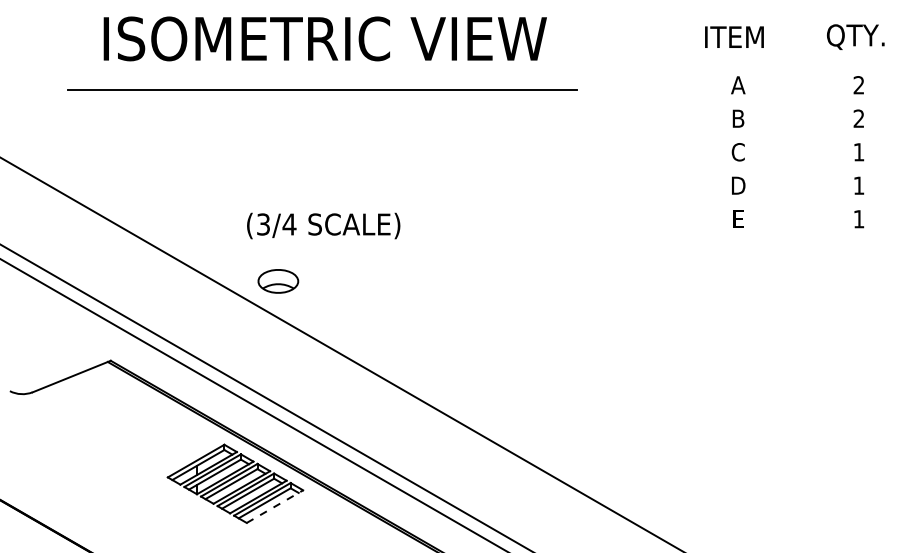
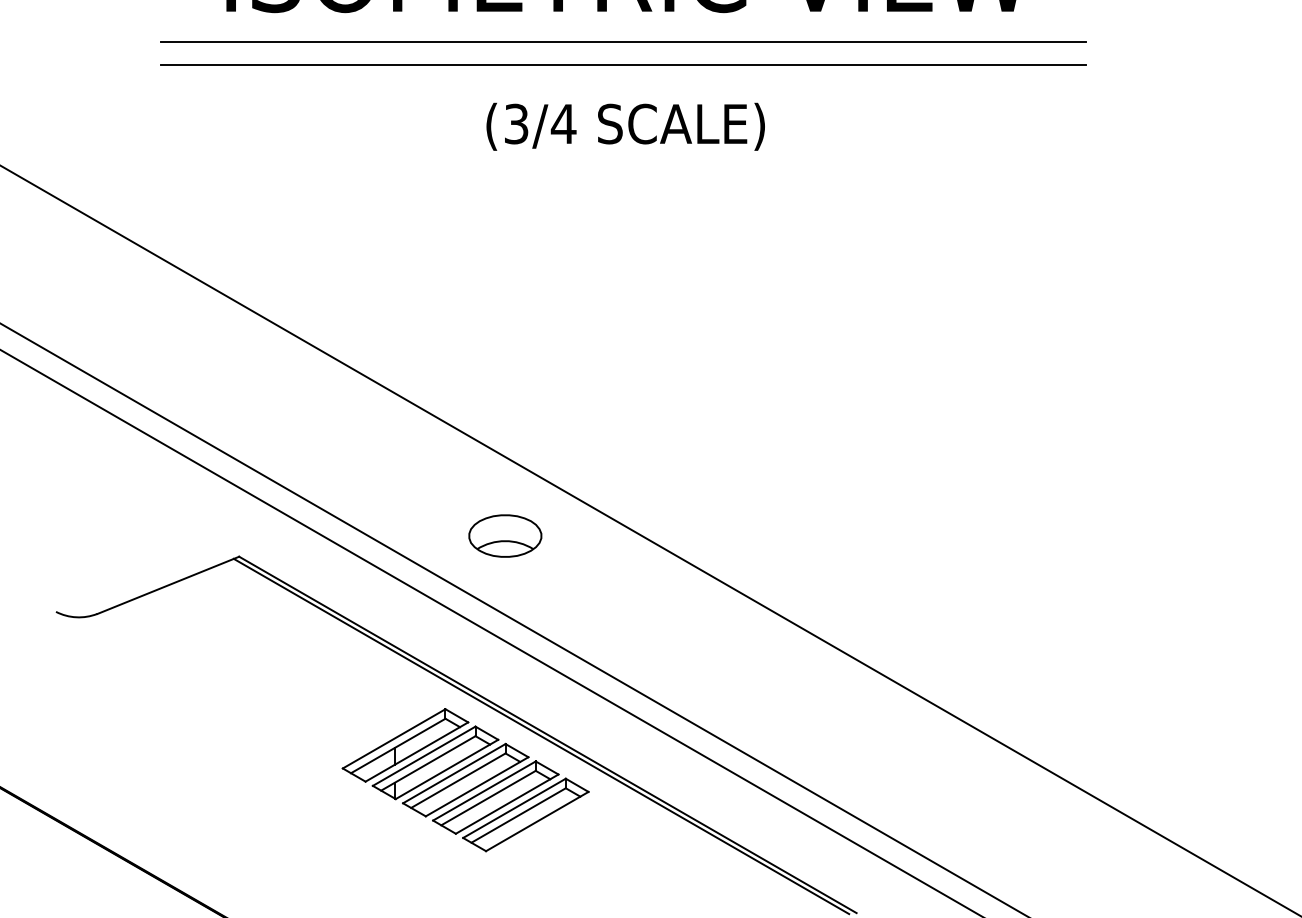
line: (322, 77) -> (623, 42), added
text: (323, 225) -> (625, 125), moved
part: (278, 281) -> (505, 536), moved
line: (274, 506) -> (536, 821), dashed -> solid

